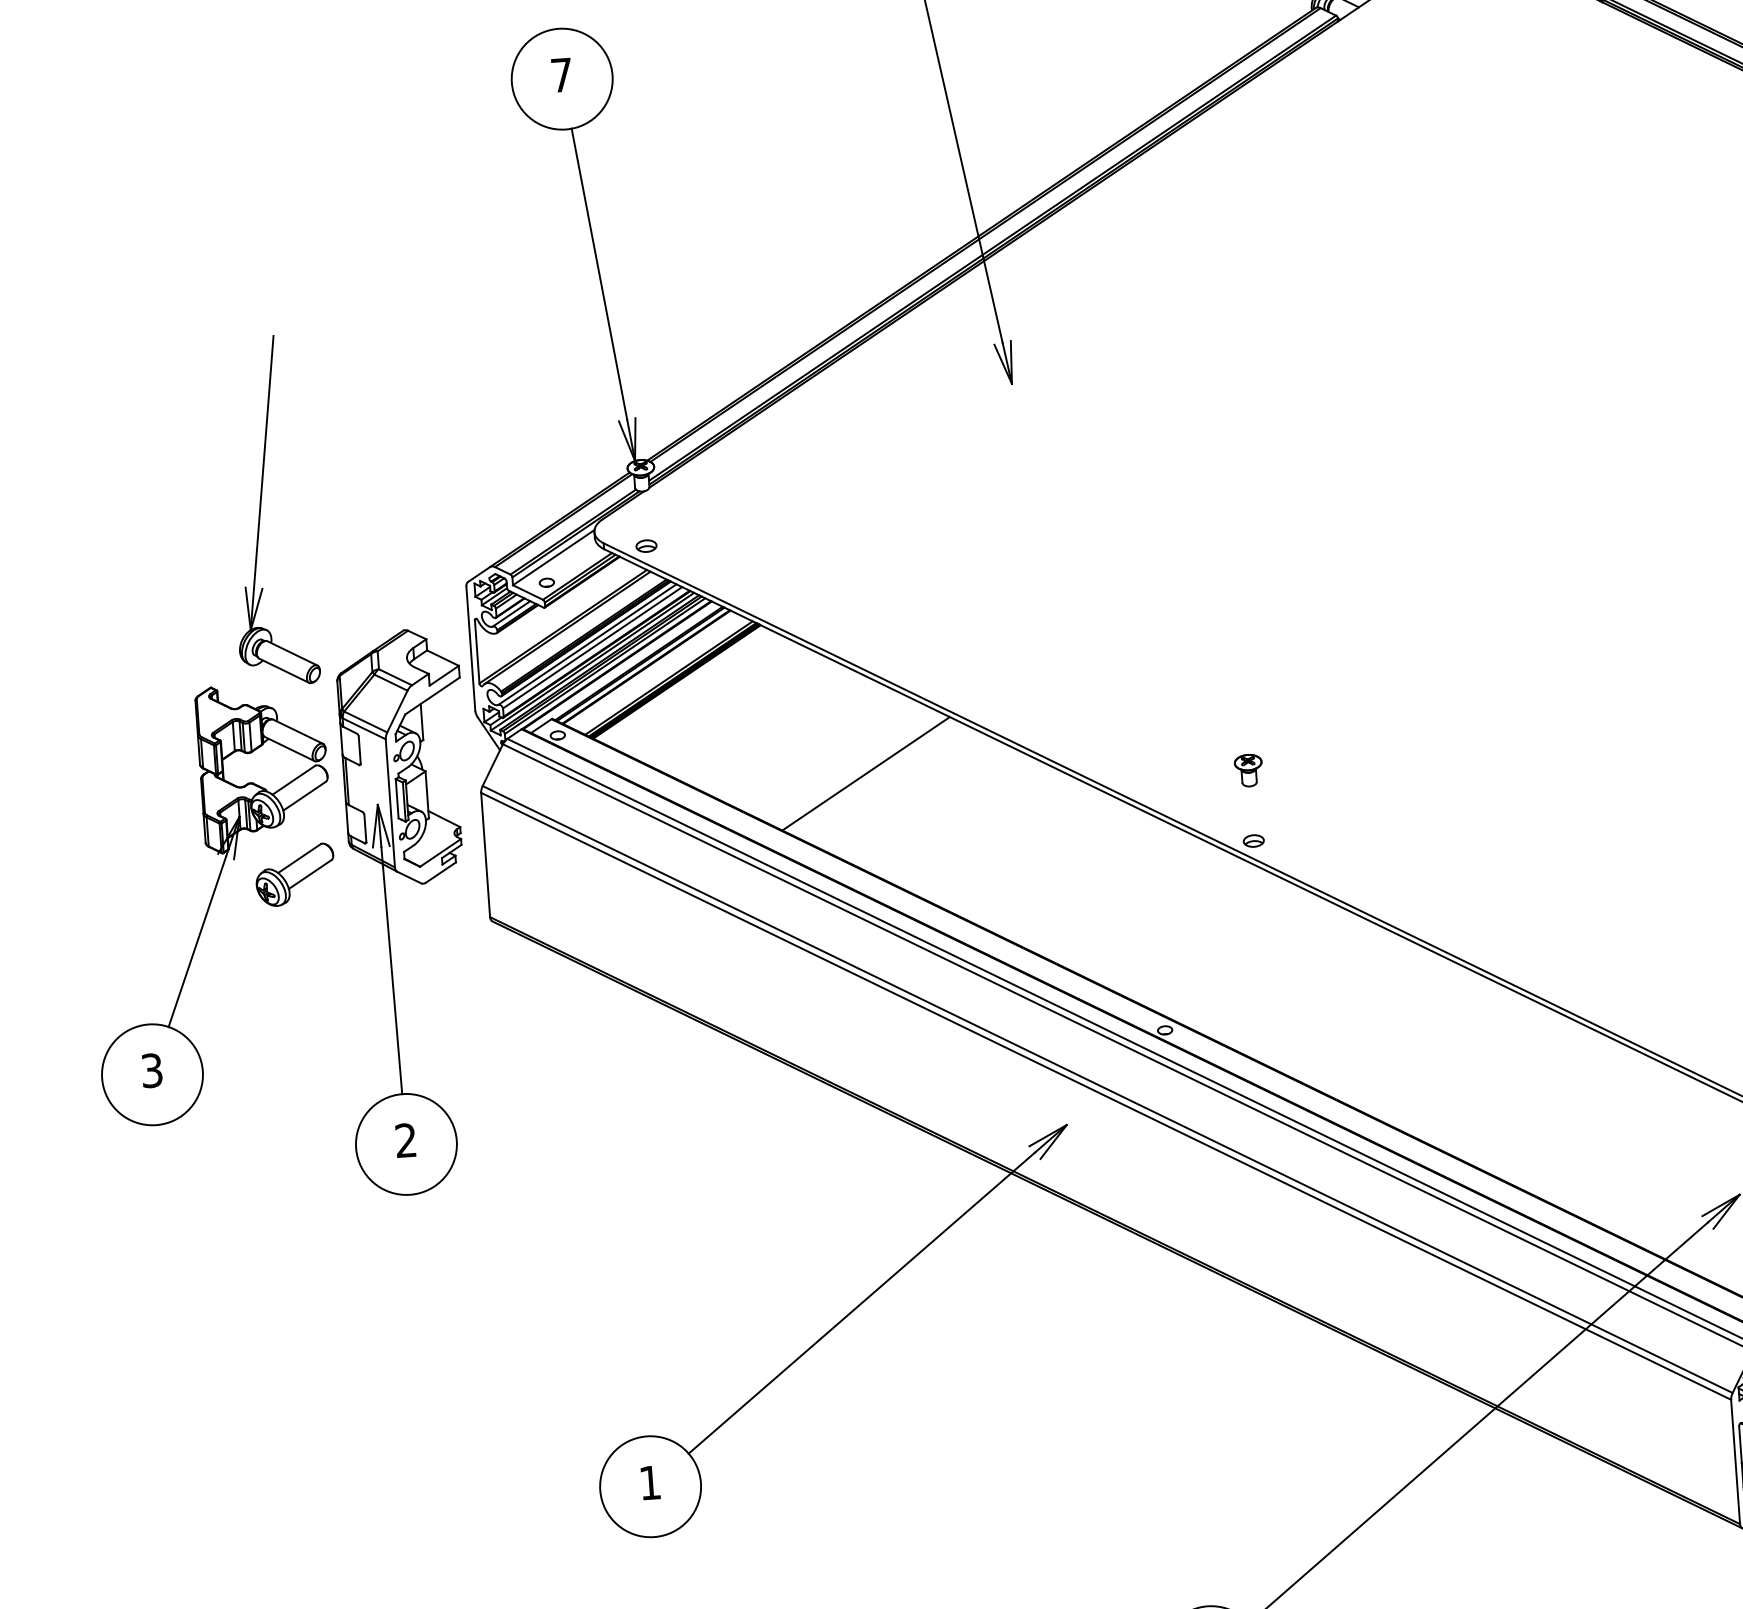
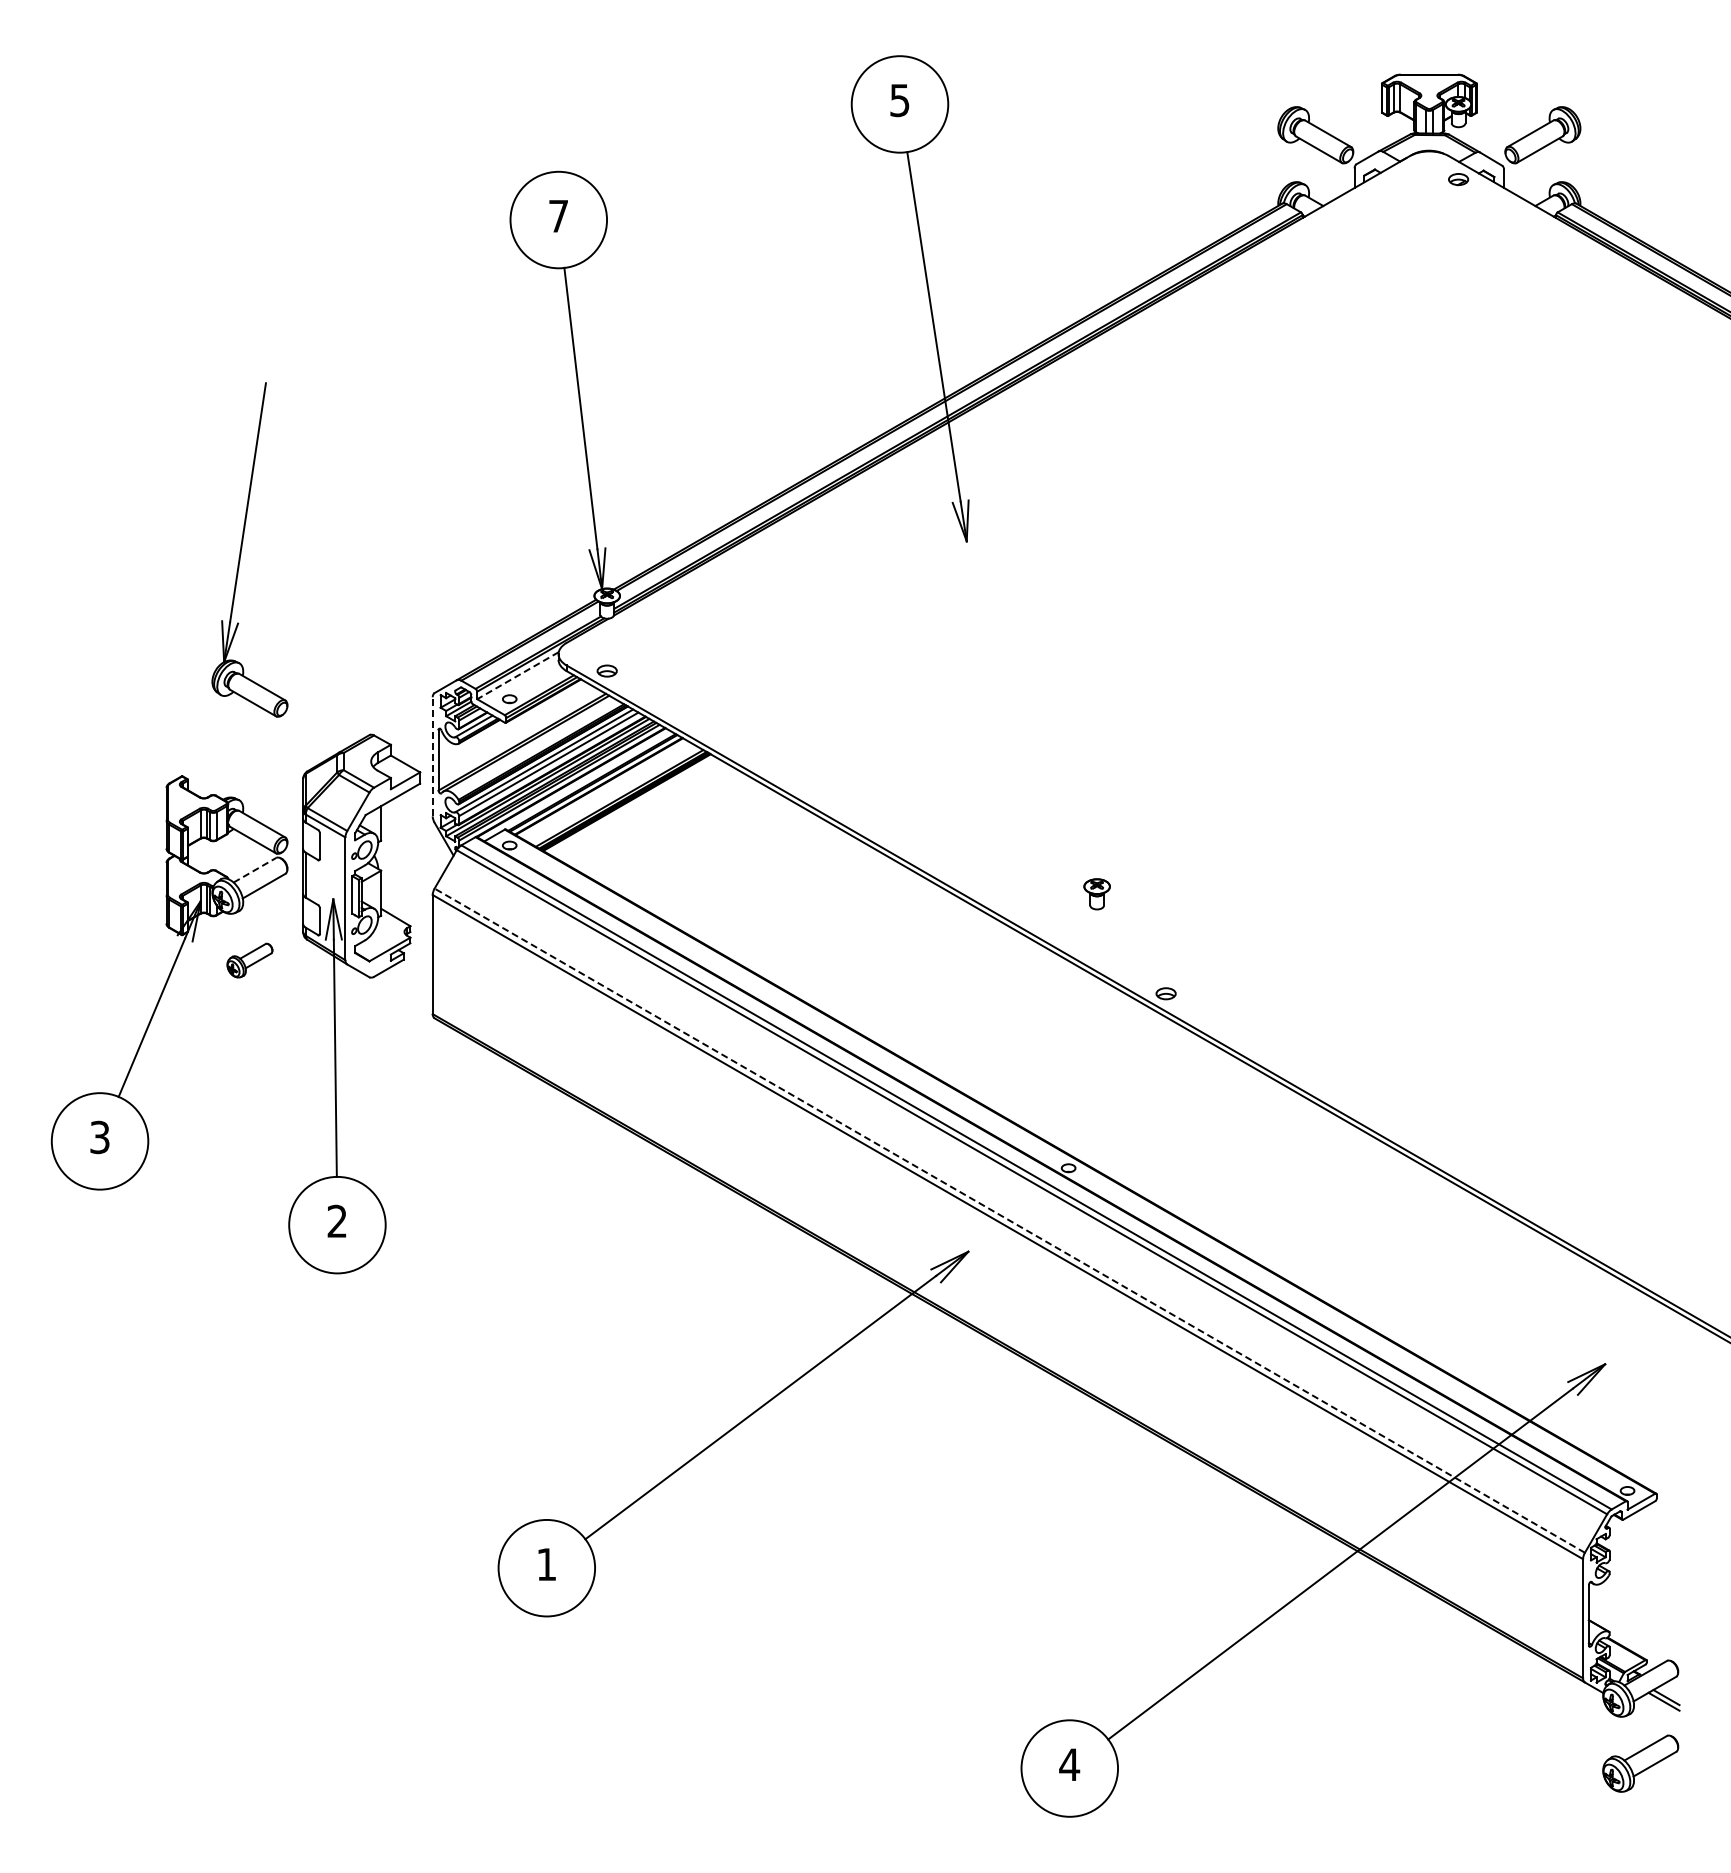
part: (261, 510) -> (242, 548), moved
line: (553, 557) -> (517, 675), solid -> dashed
line: (470, 648) -> (432, 756), solid -> dashed
part: (1248, 770) -> (1096, 894), moved
line: (865, 773) -> (800, 902), removed
line: (293, 780) -> (254, 870), solid -> dashed
part: (294, 874) -> (249, 960), size x0.6
line: (1107, 1089) -> (1009, 1220), solid -> dashed

